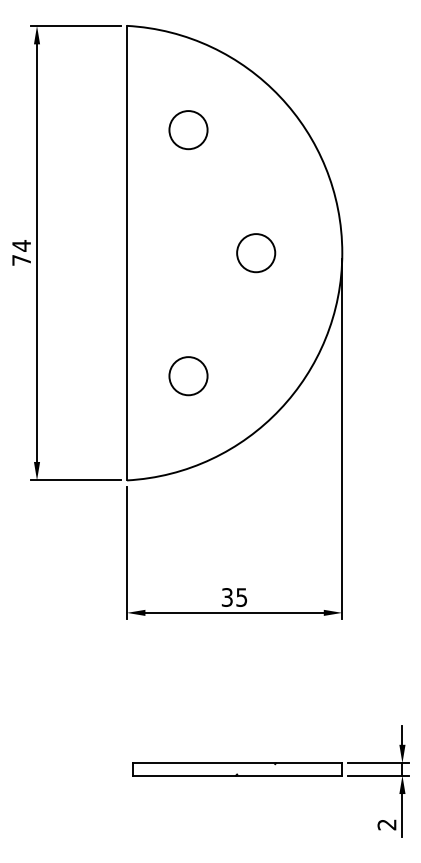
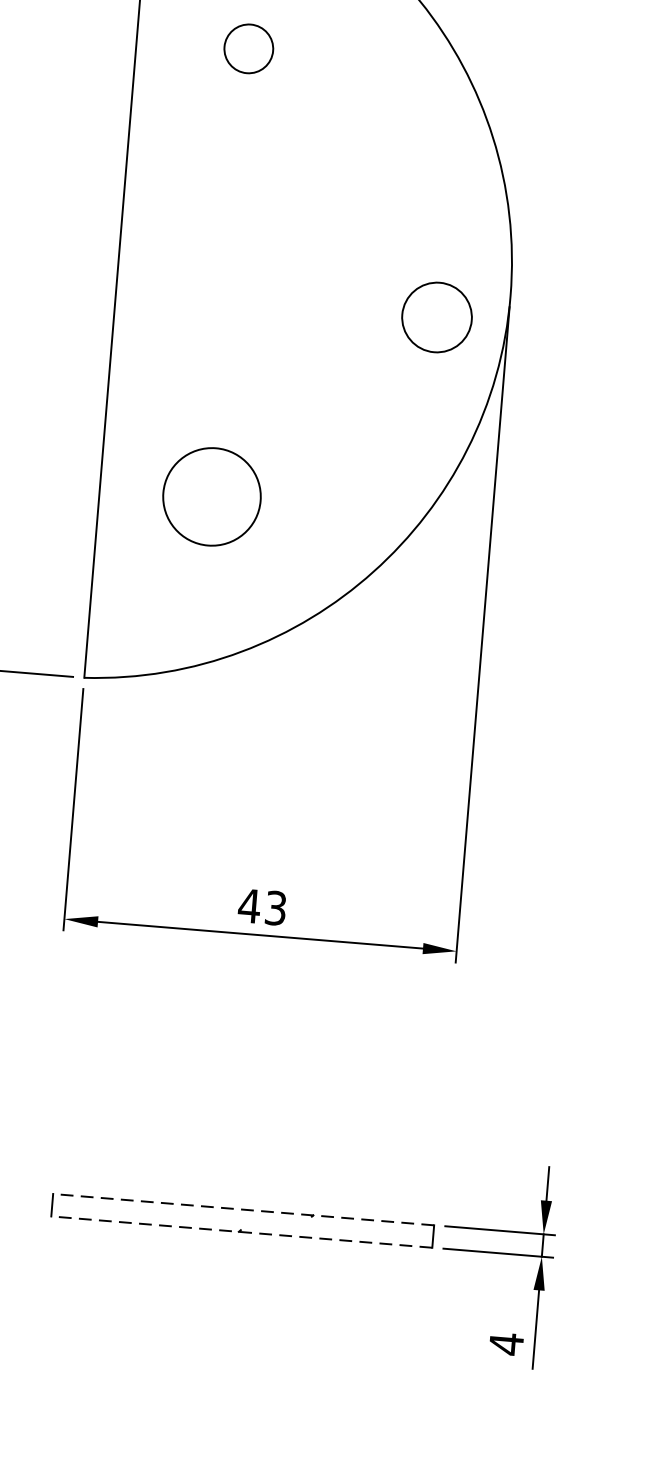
circle: (188, 130) -> (248, 49), size x0.7
circle: (256, 253) -> (437, 318), moved
circle: (188, 376) -> (211, 497), size x1.4
text: (234, 597) -> (262, 907), 35 -> 43
line: (237, 763) -> (243, 1210), solid -> dashed
line: (237, 775) -> (241, 1231), solid -> dashed
text: (386, 824) -> (505, 1343), 2 -> 4

